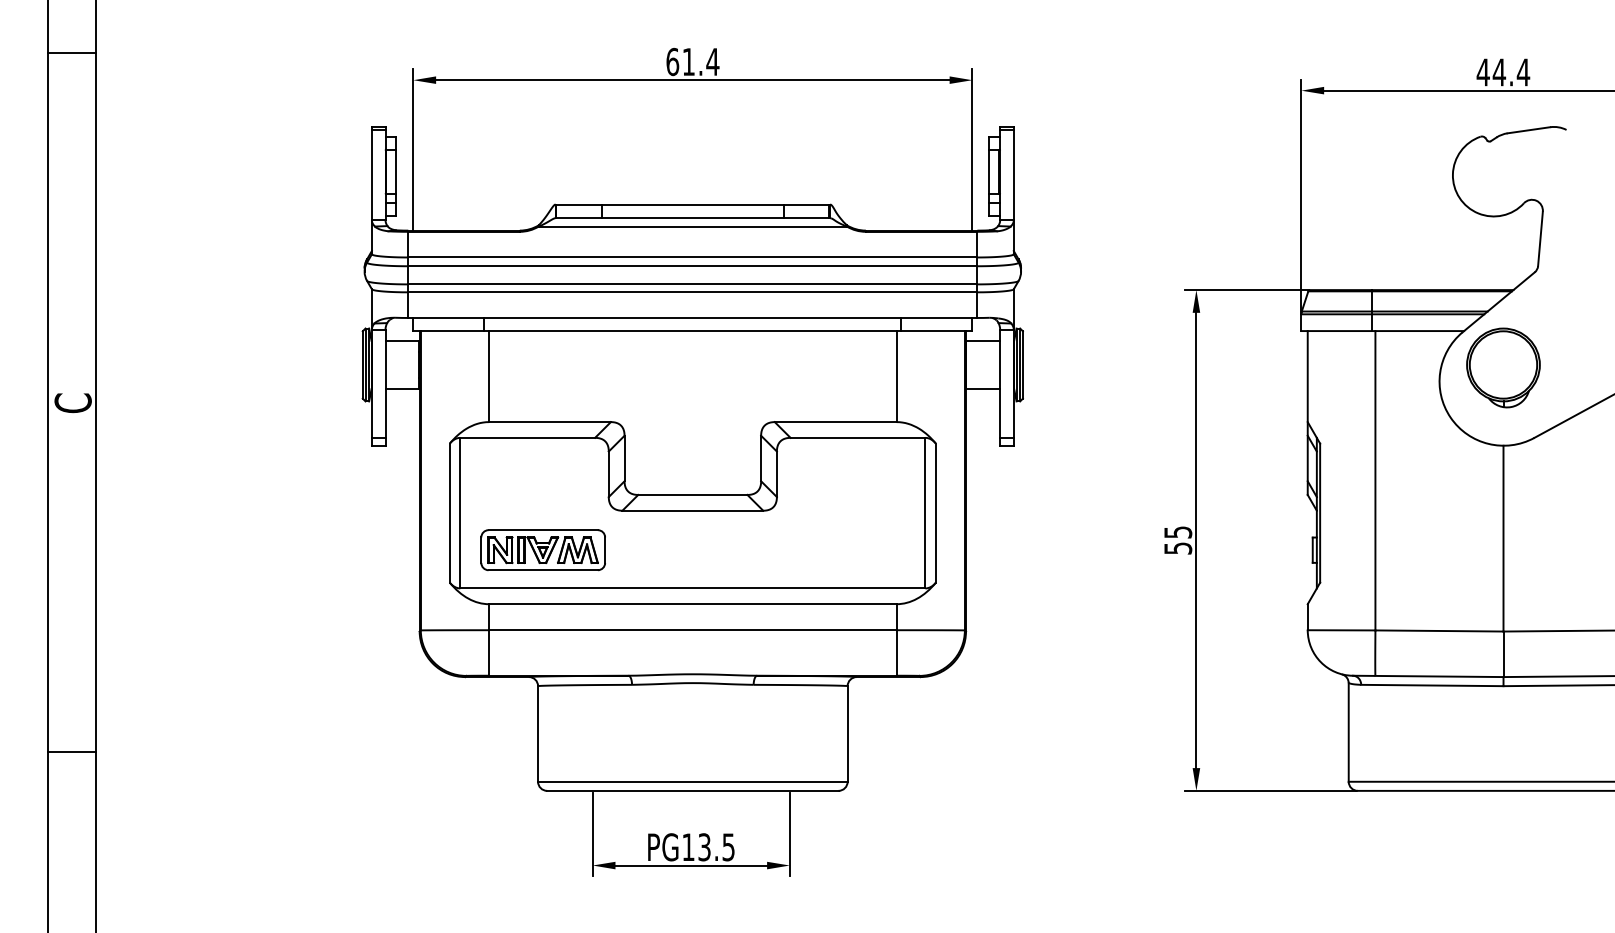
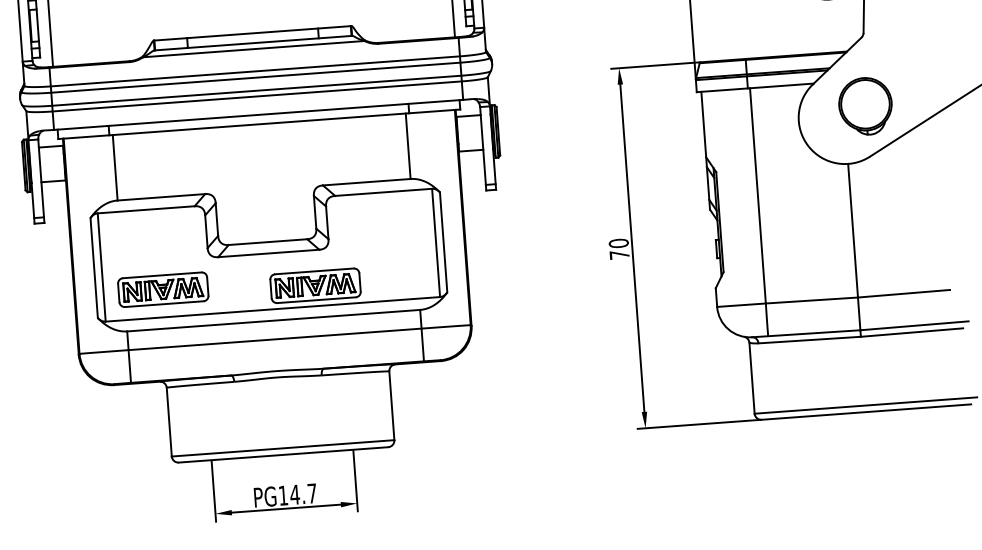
part: (1503, 367) -> (865, 106), moved
text: (1178, 540) -> (619, 249), 55 -> 70
part: (753, 560) -> (315, 286), added
text: (715, 847) -> (302, 494), PG13.5 -> PG14.7

